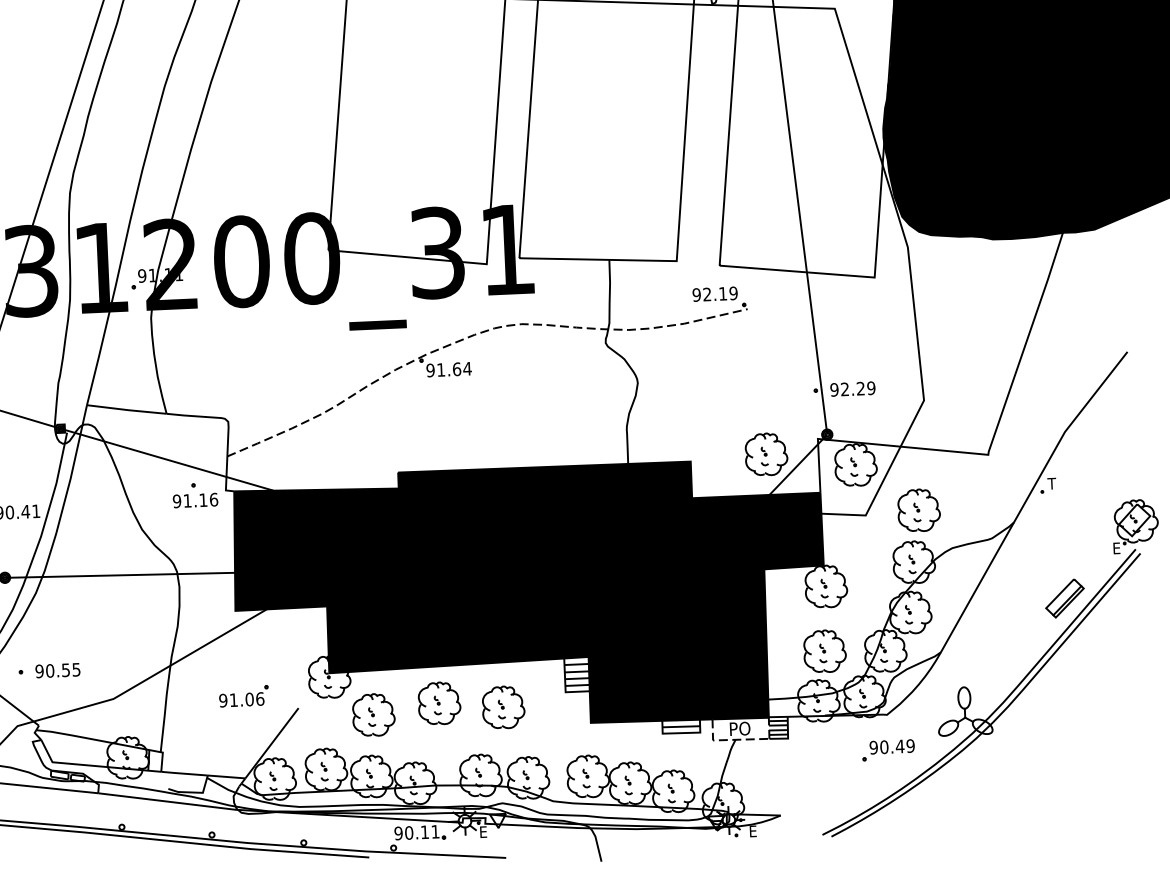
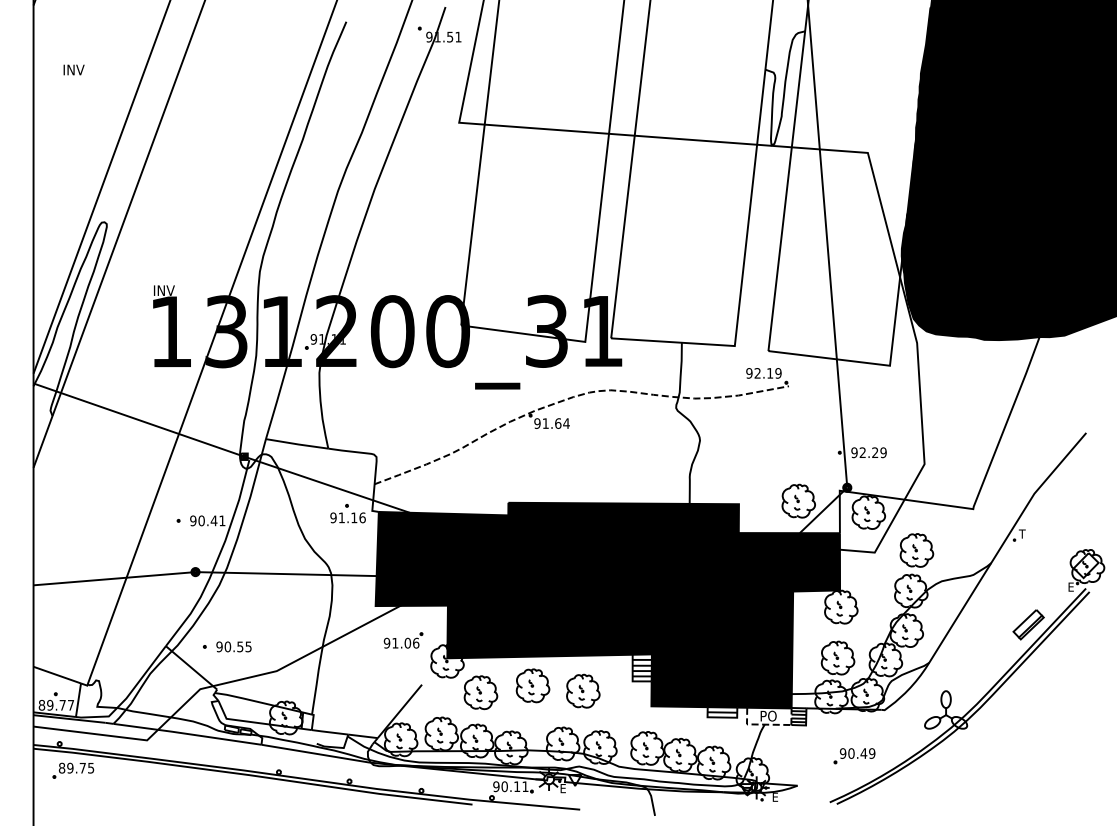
part: (244, 696) -> (403, 640), moved
part: (888, 750) -> (854, 756), moved

